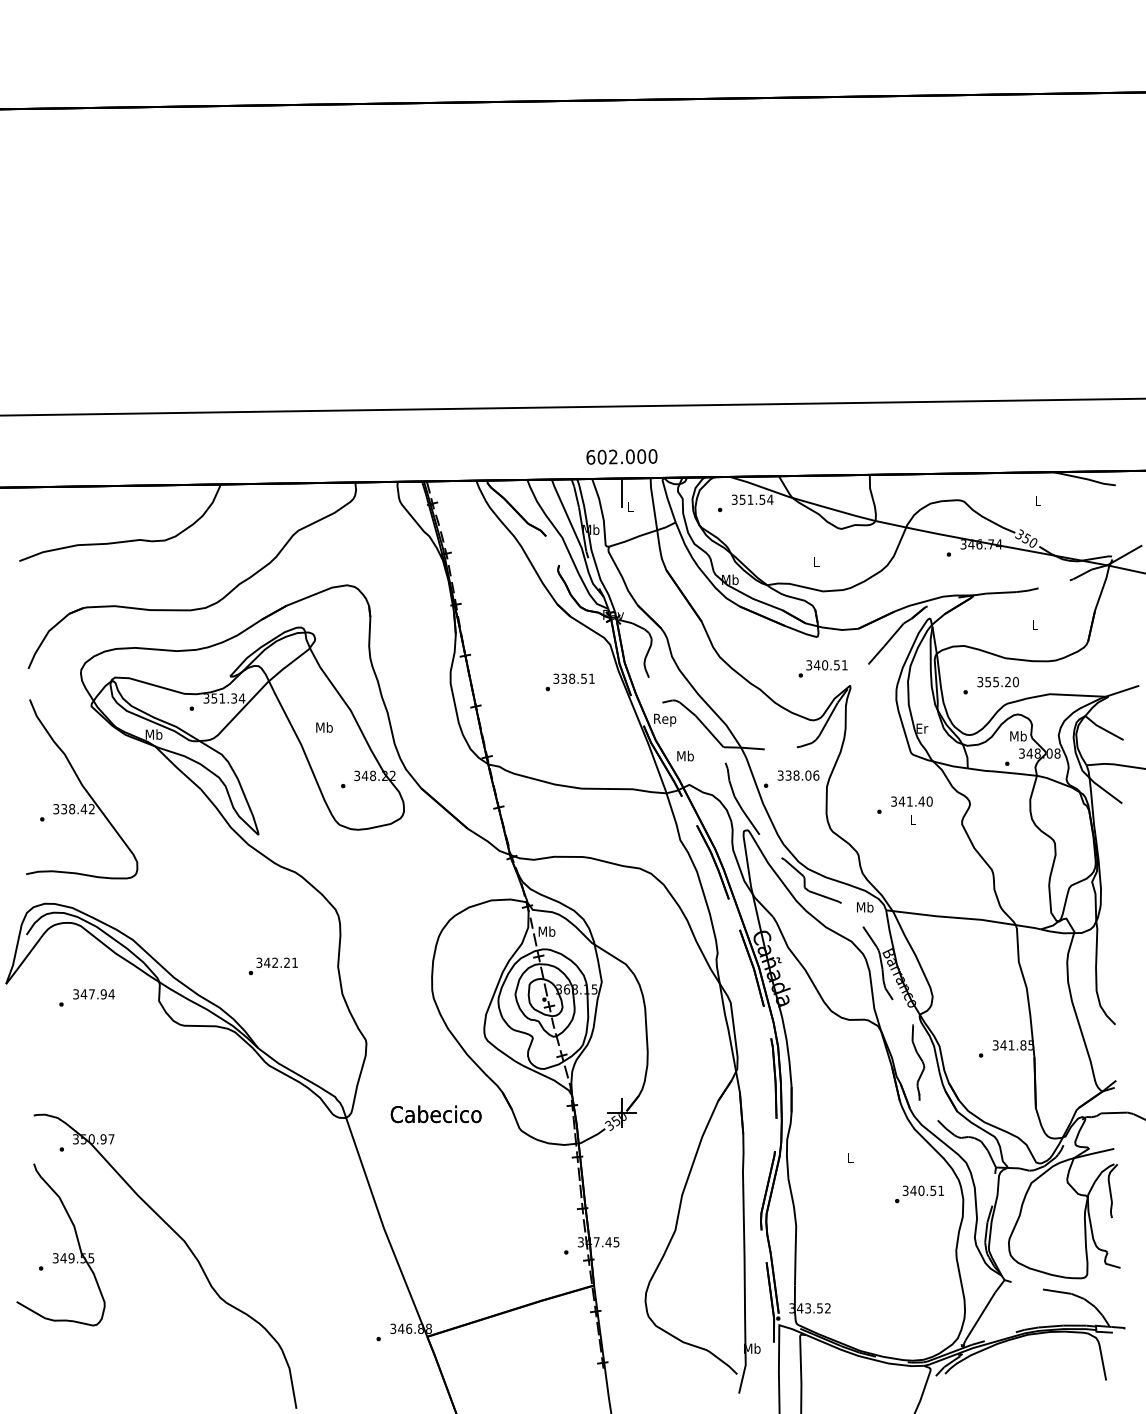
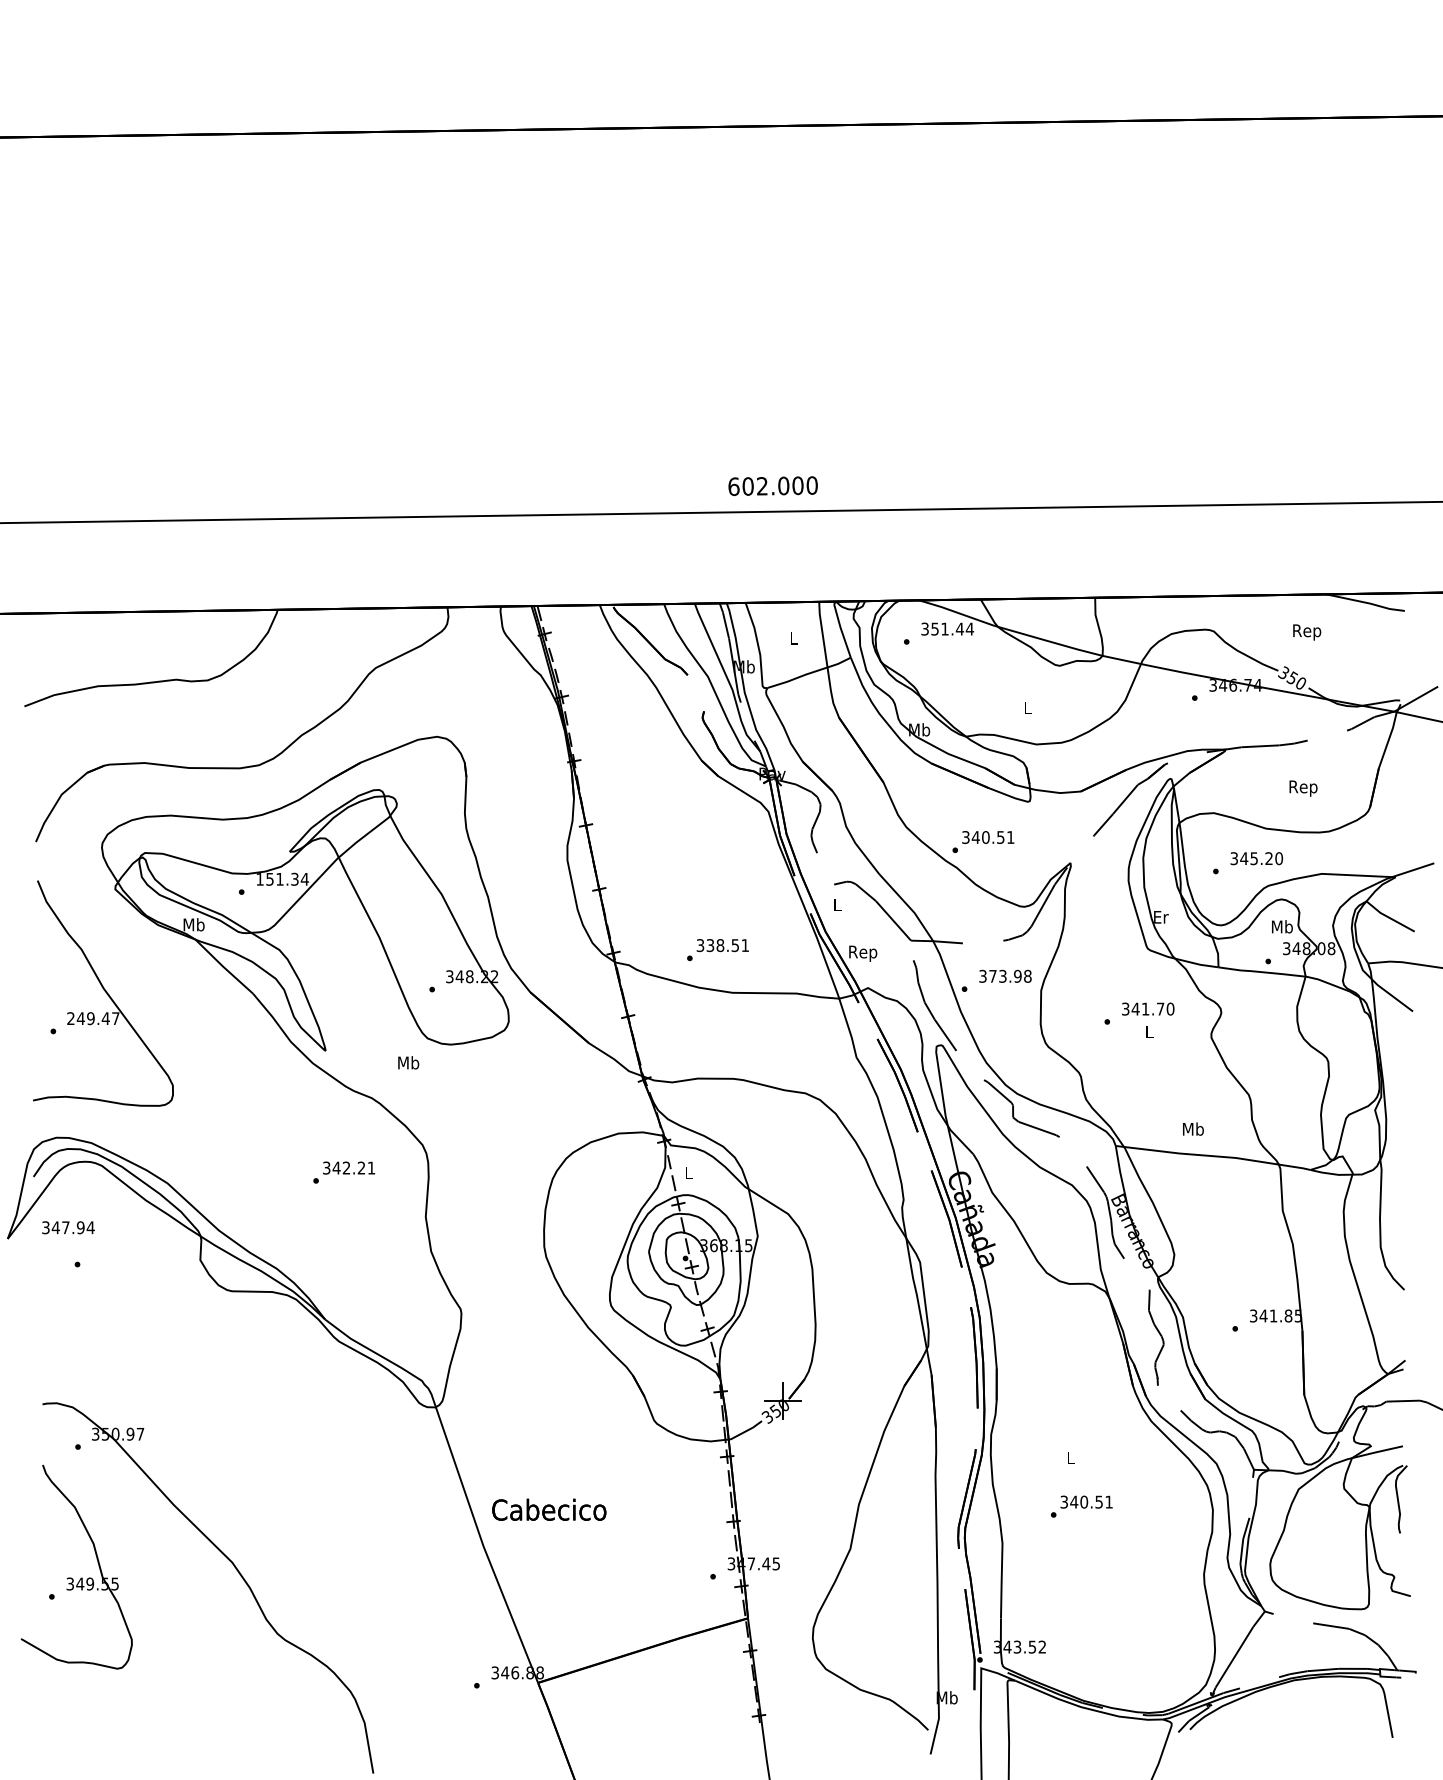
text: (621, 457) -> (772, 486), moved
line: (622, 492) -> (783, 620), removed
text: (762, 499) -> (959, 628), 351.54 -> 351.44
text: (1038, 502) -> (1307, 632), L -> Rep
text: (1035, 626) -> (1303, 788), L -> Rep
text: (823, 668) -> (983, 841), moved
text: (988, 681) -> (1244, 858), 355.20 -> 345.20
text: (569, 682) -> (717, 950), moved
text: (206, 698) -> (259, 879), 351.34 -> 151.34
text: (665, 720) -> (837, 906), Rep -> L
text: (324, 727) -> (408, 1062), moved
text: (685, 757) -> (863, 953), Mb -> Rep
text: (802, 774) -> (1010, 975), 338.06 -> 373.98
text: (921, 801) -> (1160, 1008), 341.40 -> 341.70
text: (74, 809) -> (93, 1018), 338.42 -> 249.47
text: (865, 906) -> (1193, 1128), moved
text: (546, 931) -> (688, 1172), Mb -> L
text: (273, 966) -> (344, 1172), moved
text: (94, 994) -> (68, 1227), moved
text: (436, 1114) -> (549, 1509), moved
text: (919, 1194) -> (1081, 1506), moved

